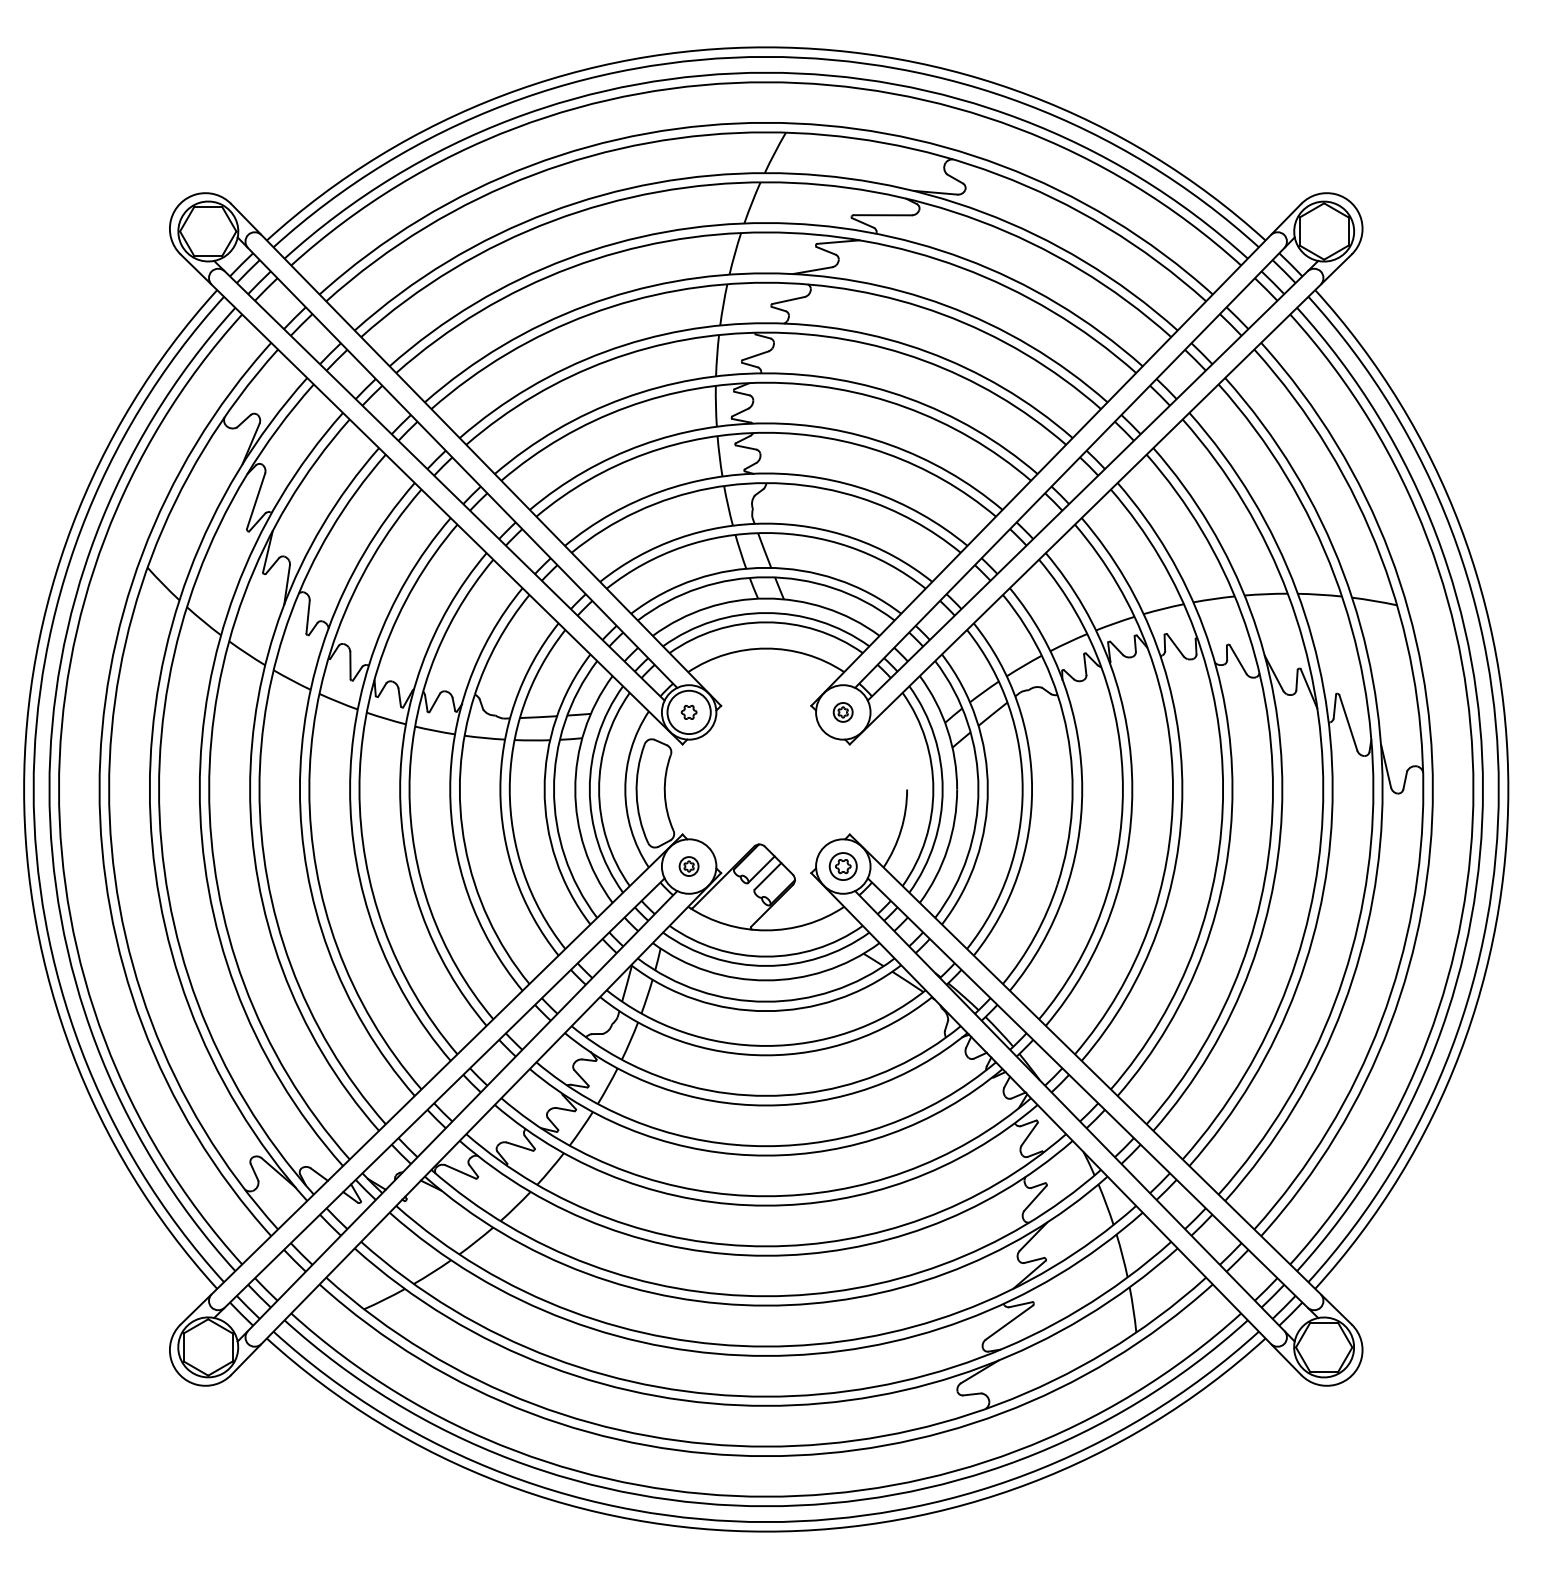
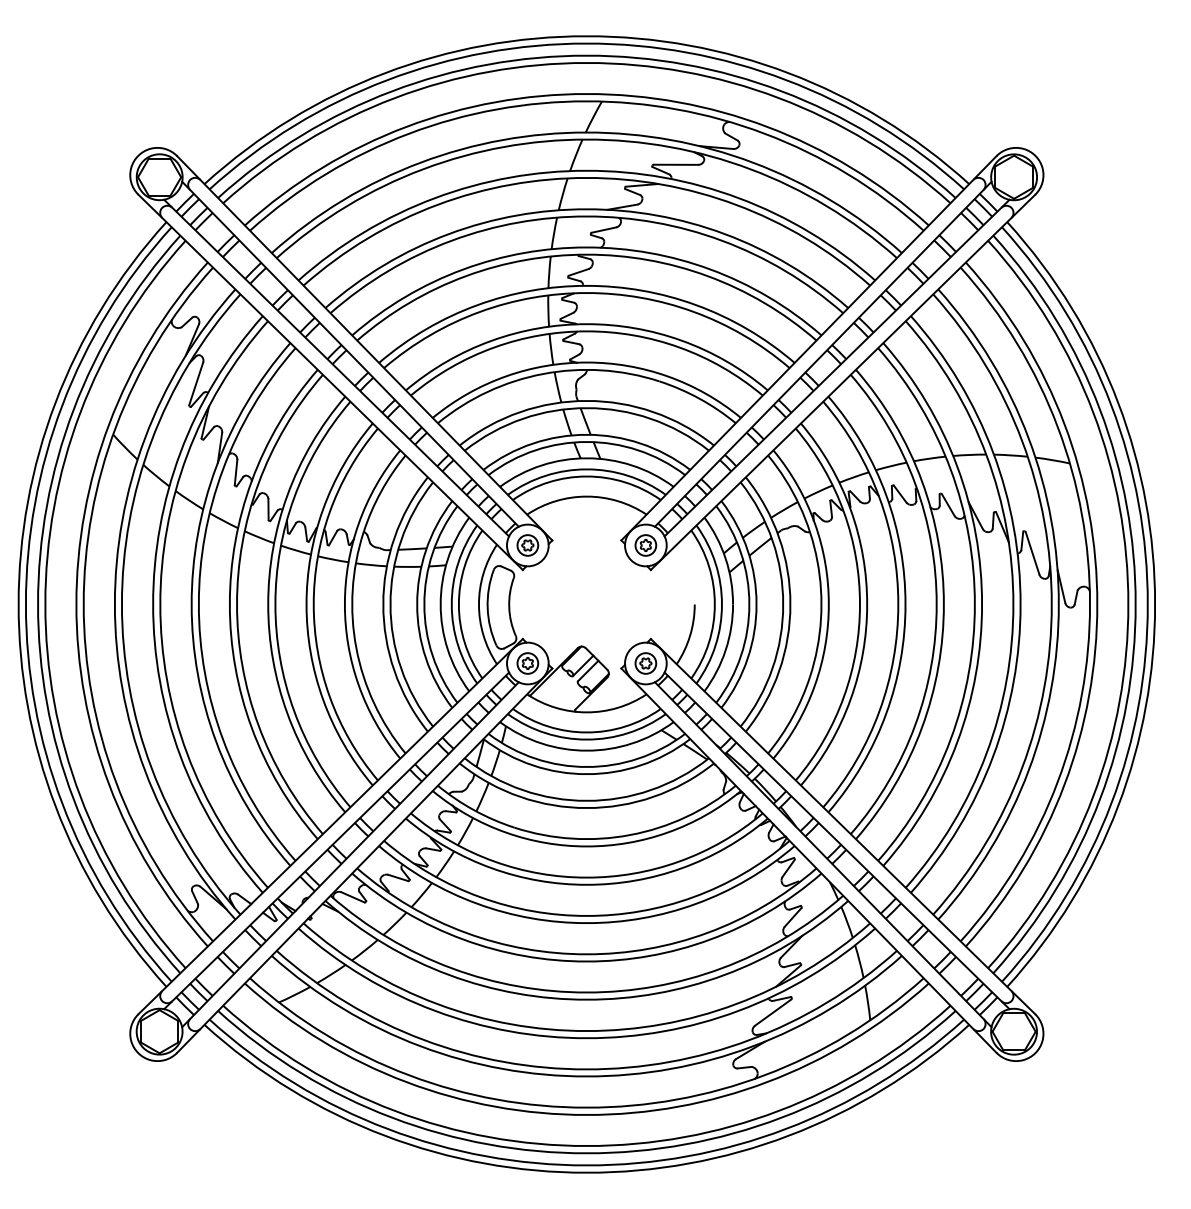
circle: (688, 711) -> (527, 544), size x0.62
part: (842, 712) -> (645, 545), size x1.43
part: (688, 866) -> (527, 663), size x1.43

